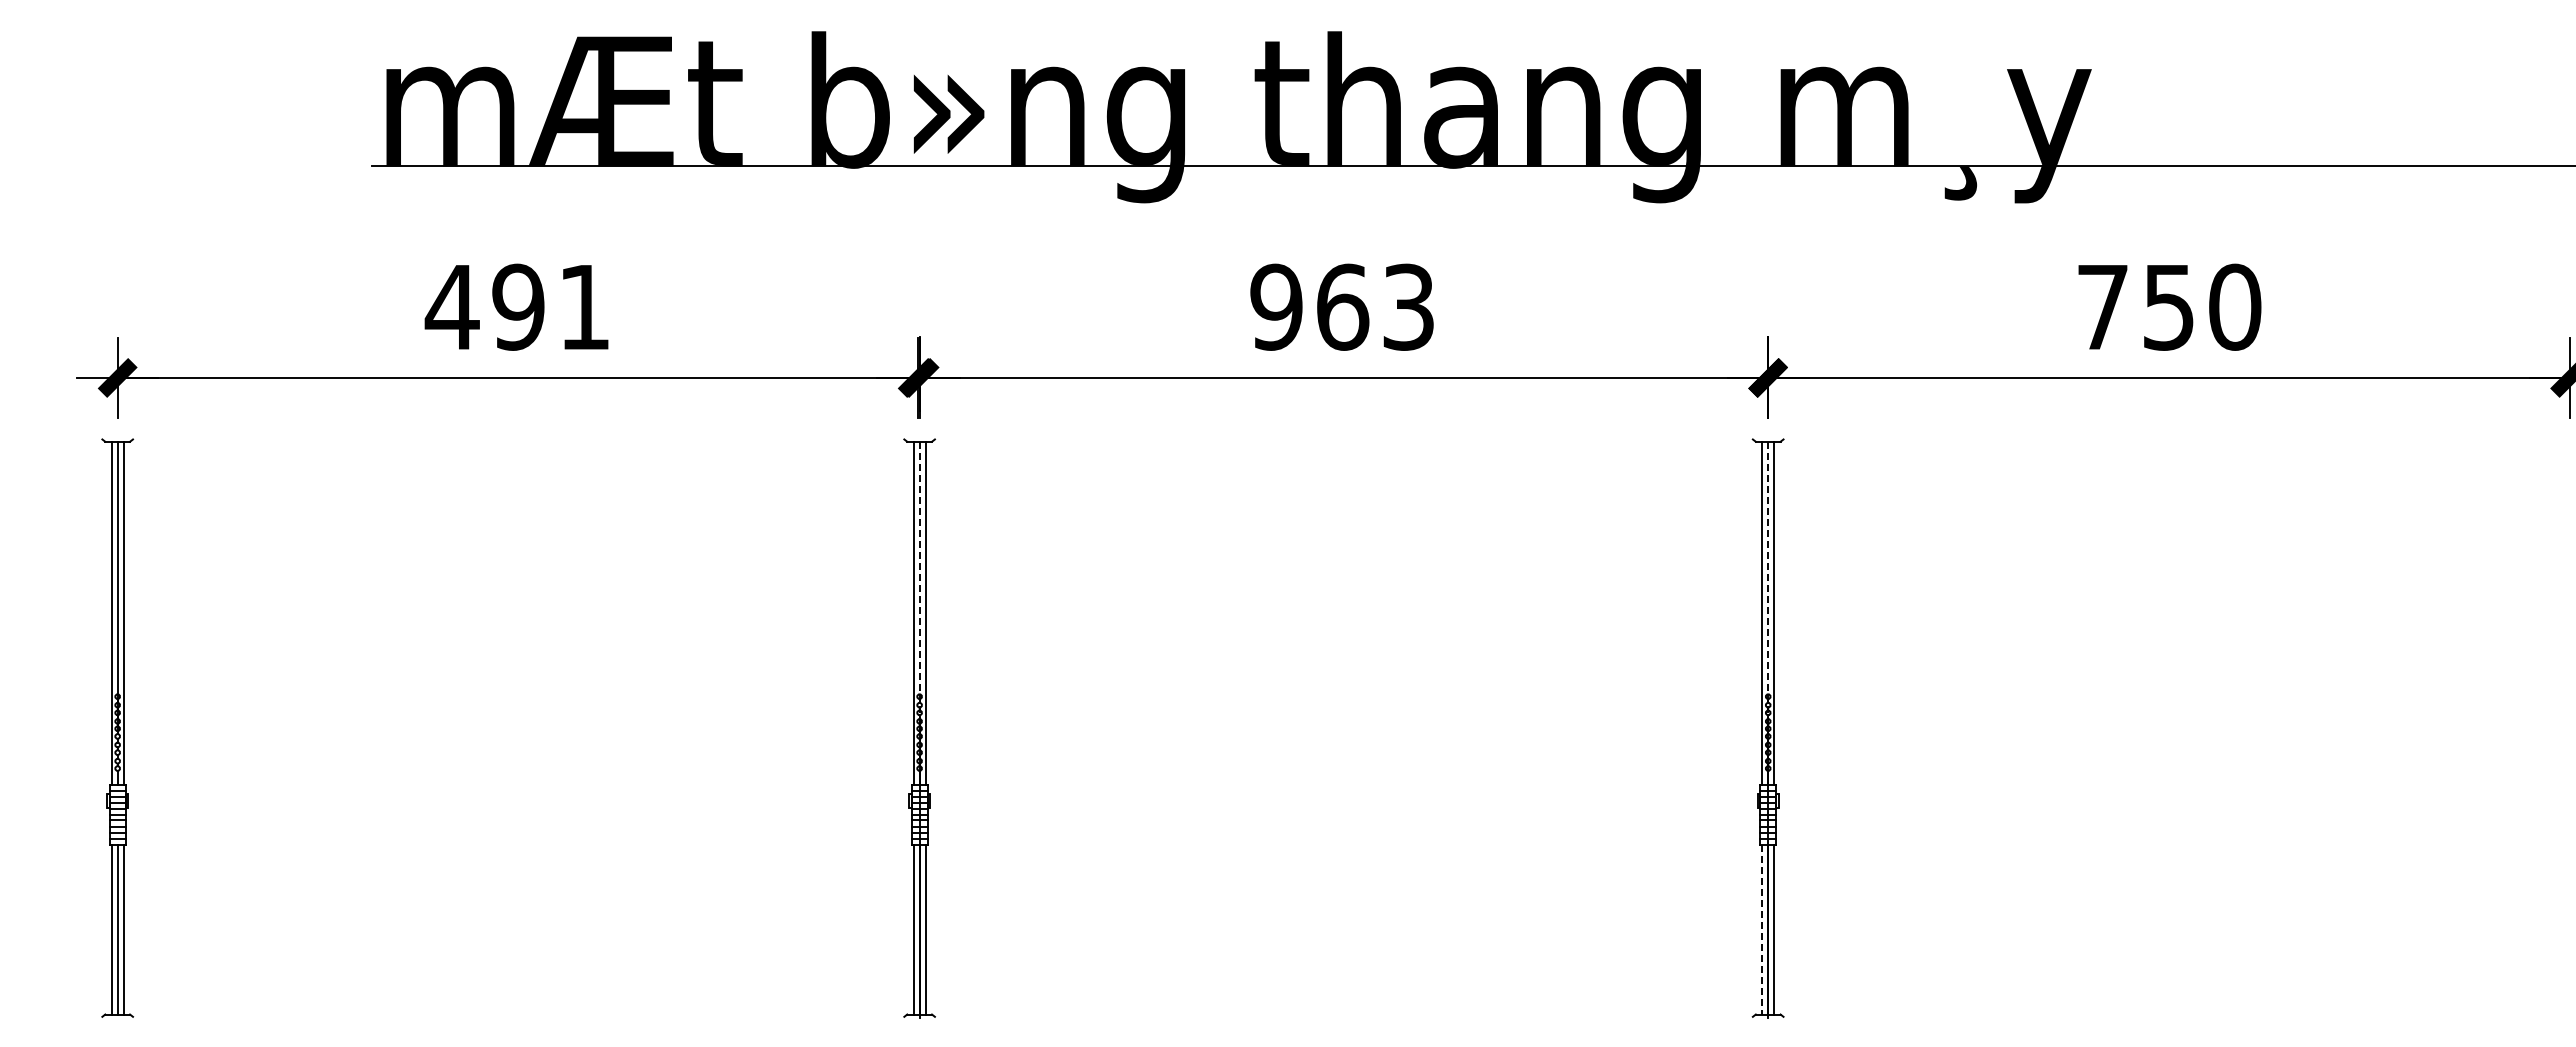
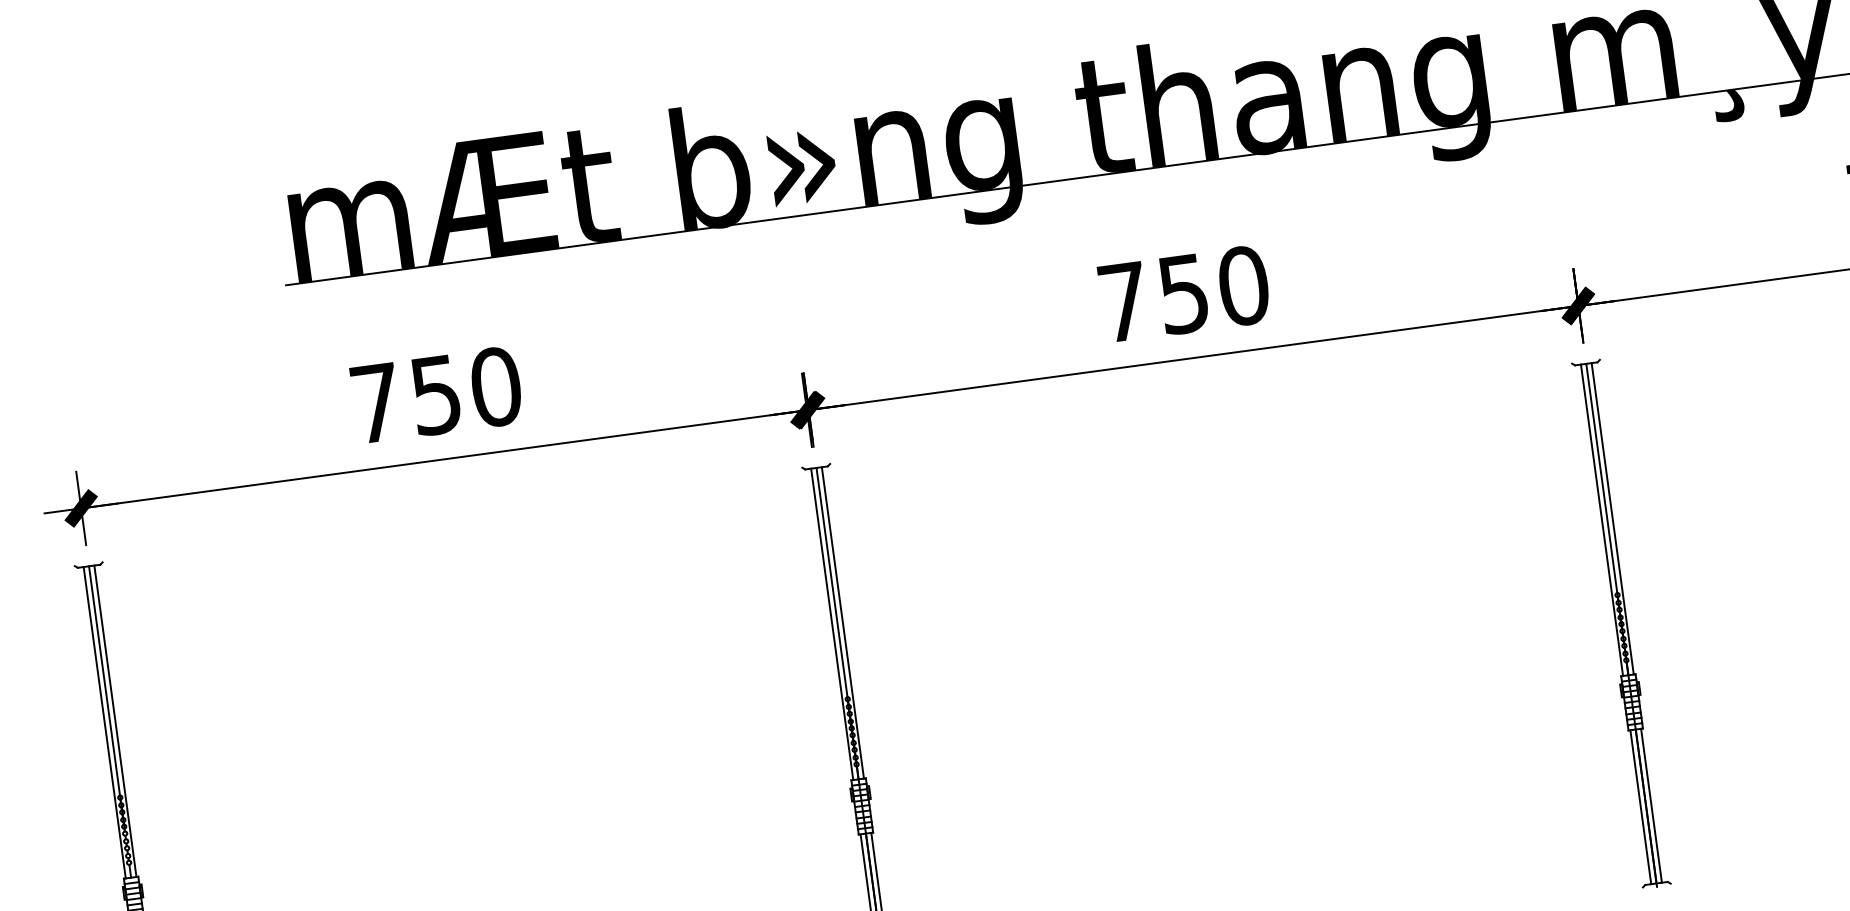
text: (517, 306) -> (435, 394), 491 -> 750
text: (1342, 306) -> (1183, 293), 963 -> 750
line: (919, 588) -> (834, 601), dashed -> solid
line: (1768, 588) -> (1604, 496), dashed -> solid
line: (1762, 929) -> (1640, 807), dashed -> solid

